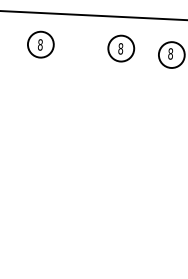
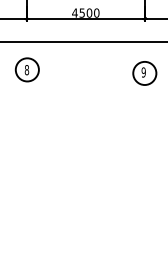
part: (120, 48) -> (98, 69), removed
text: (170, 53) -> (143, 72), 8 -> 9

